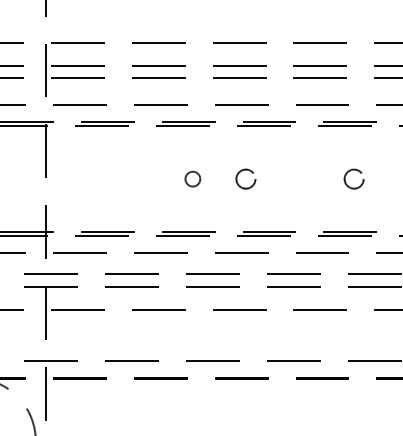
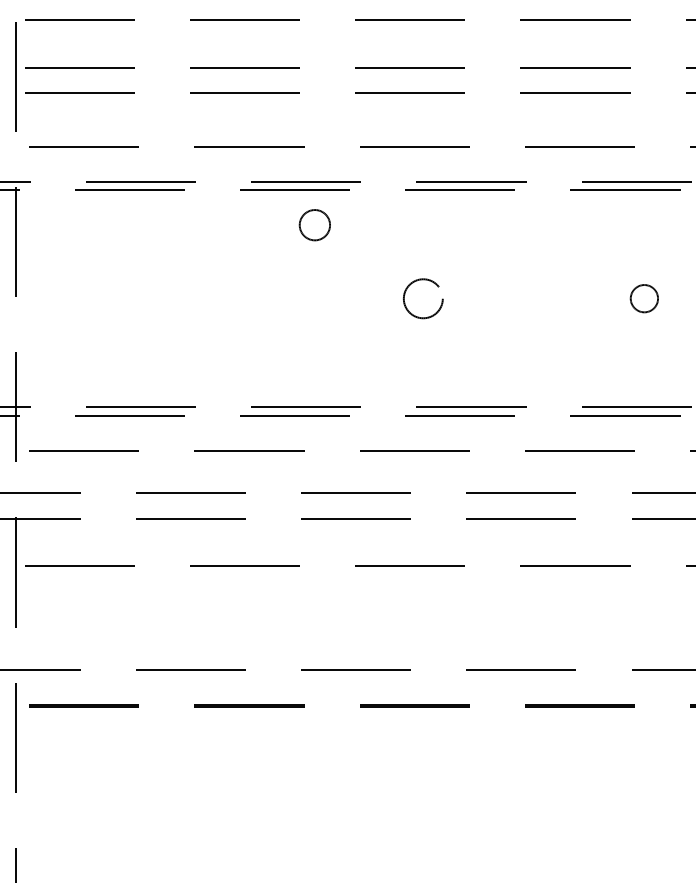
circle: (192, 178) -> (314, 223), moved
circle: (353, 178) -> (643, 297), size x0.7

